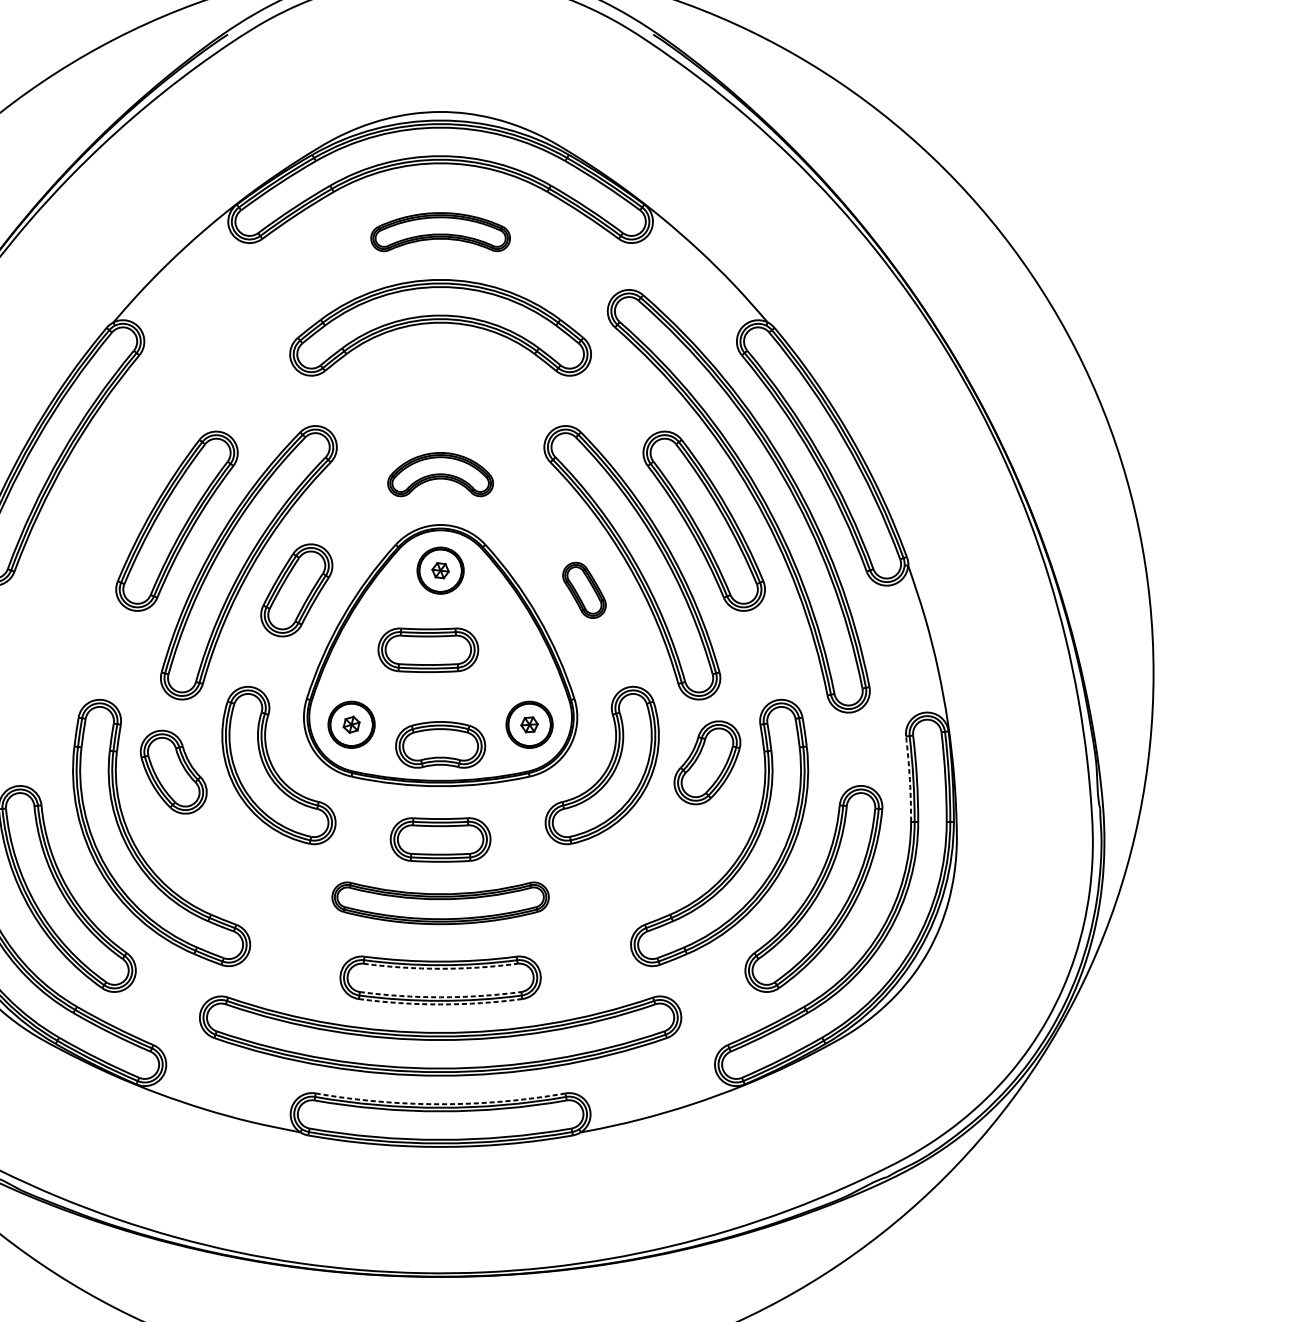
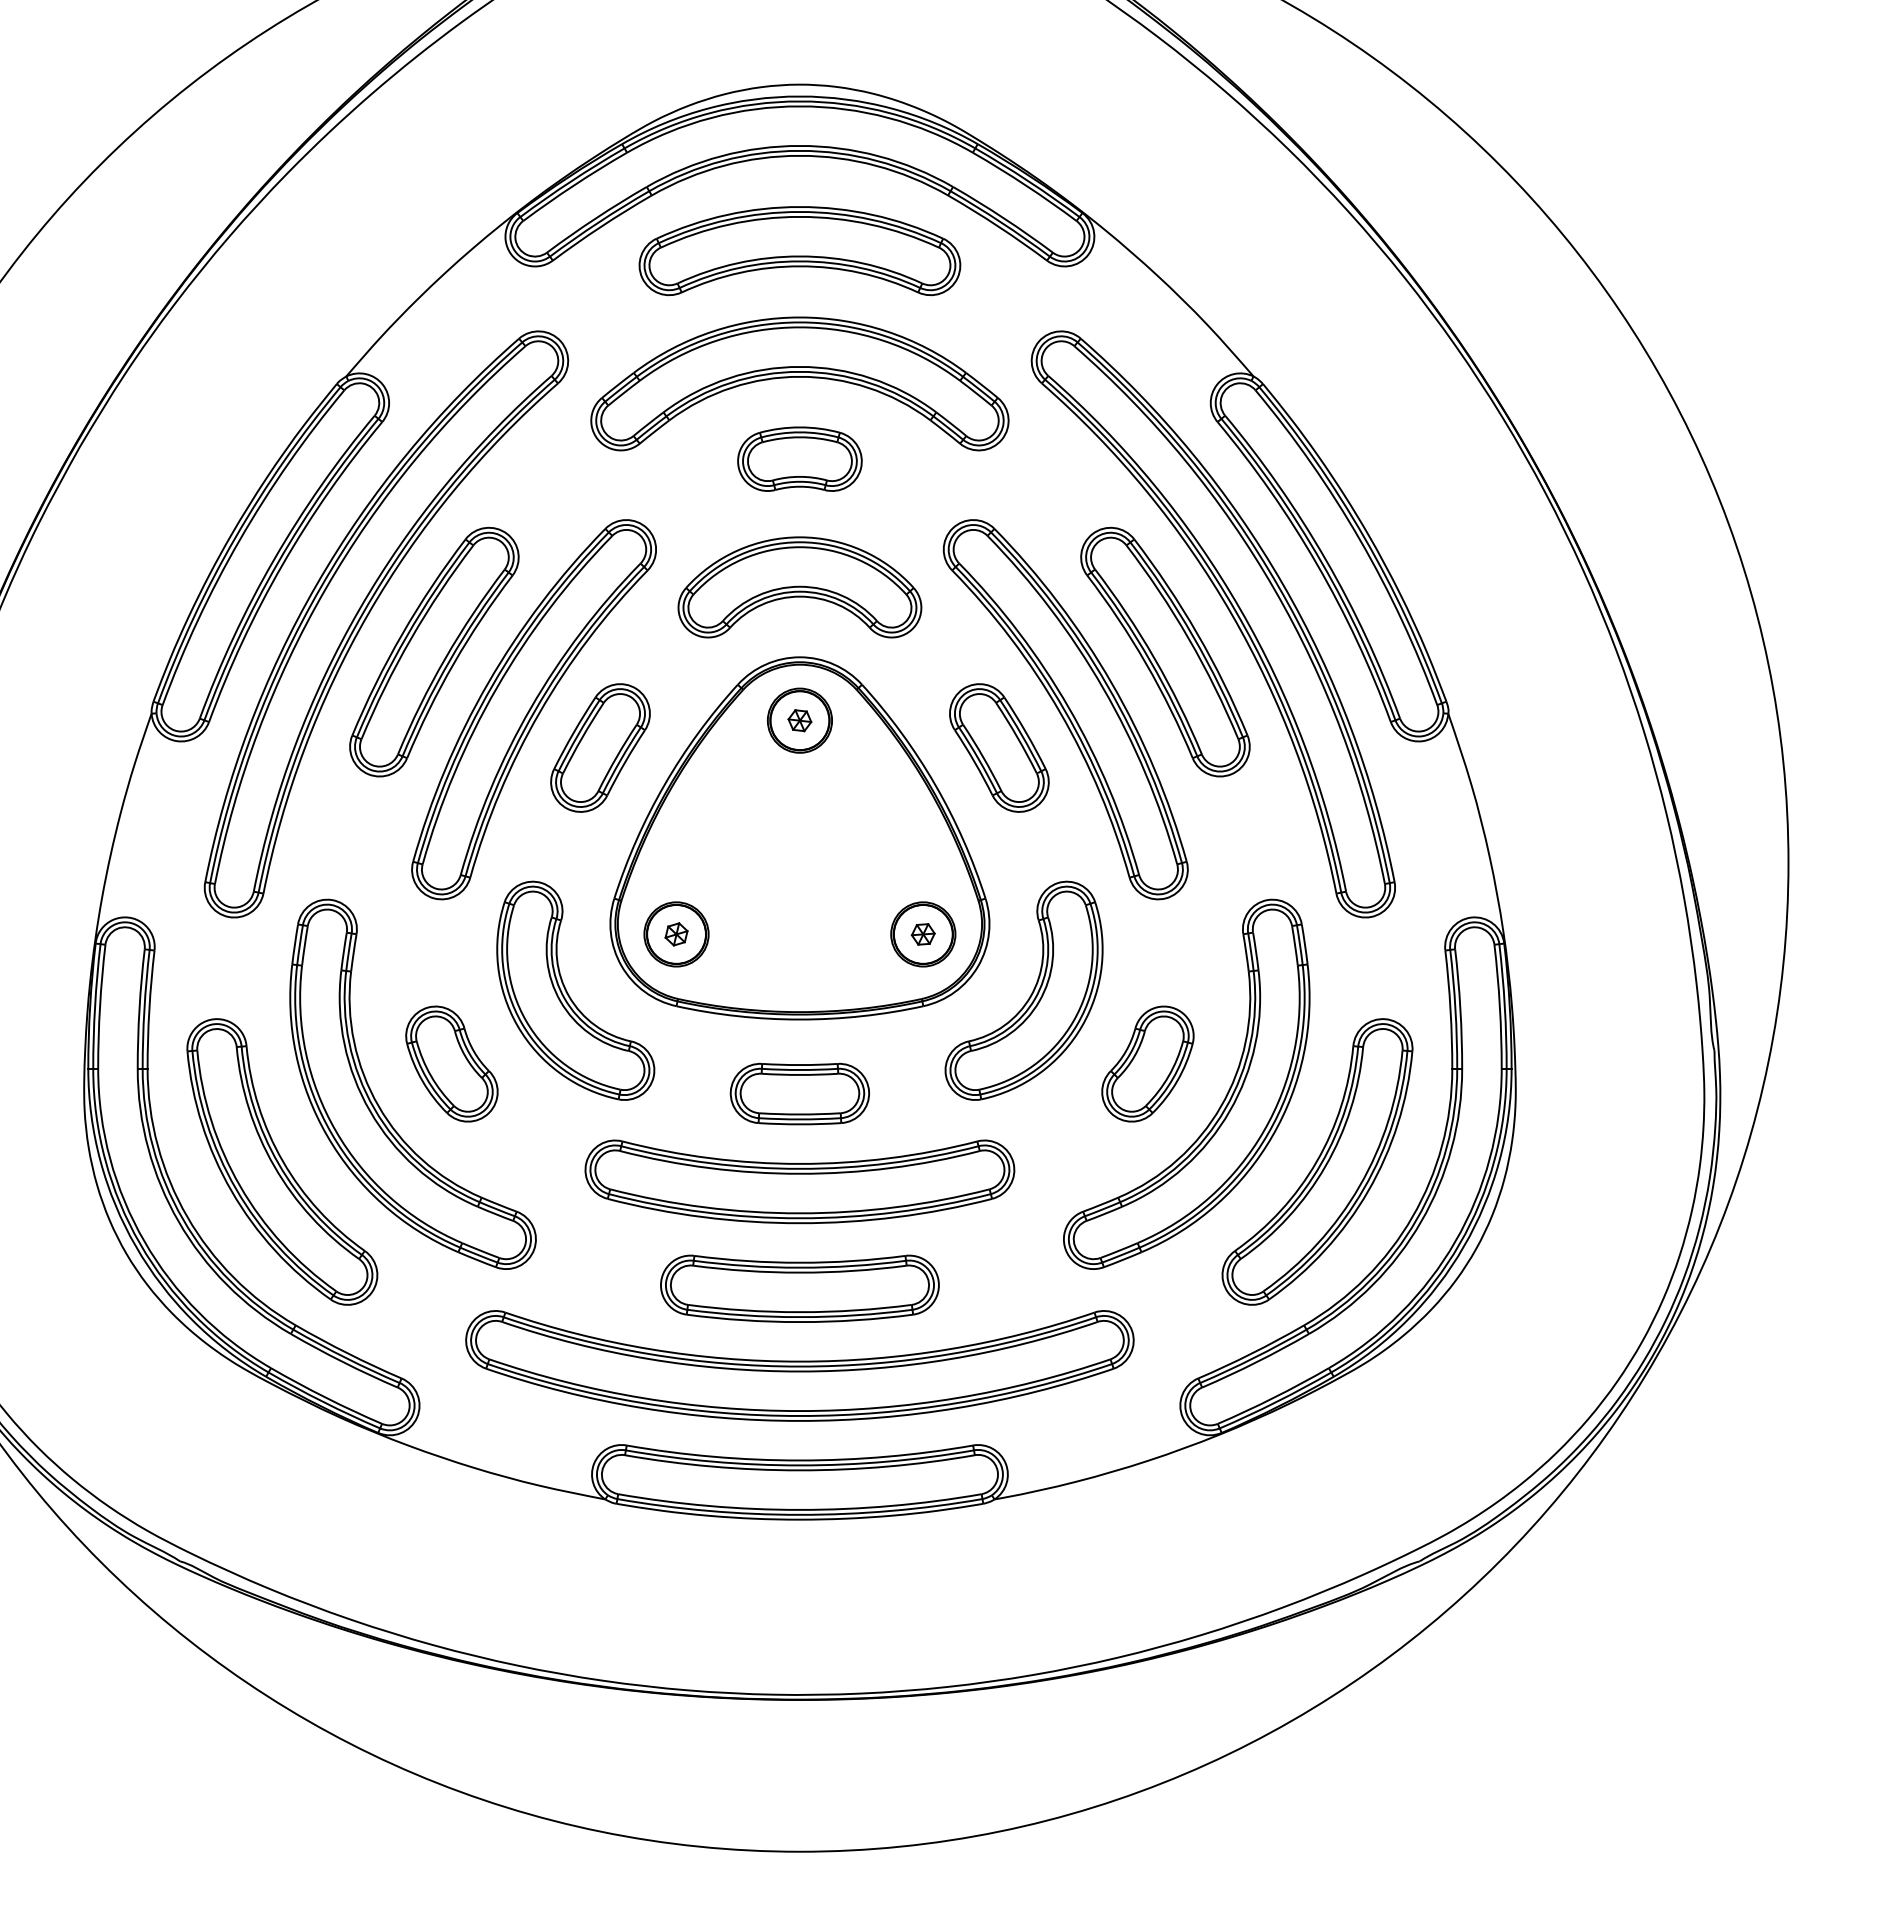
part: (440, 232) -> (799, 251), size x1.67
part: (440, 474) -> (799, 587), size x1.67
part: (130, 494) -> (369, 614), added
part: (584, 590) -> (999, 747), size x1.67
part: (428, 649) -> (782, 830), removed
part: (440, 744) -> (799, 458), moved
part: (707, 762) -> (1147, 1063), moved
part: (173, 771) -> (451, 1063), moved
arc: (909, 778) -> (1450, 1009), dashed -> solid
part: (440, 903) -> (799, 1181), size x1.43
arc: (440, 968) -> (799, 1272), dashed -> solid
arc: (440, 997) -> (799, 1312), dashed -> solid
arc: (440, 1004) -> (799, 1322), dashed -> solid
arc: (440, 1104) -> (799, 1460), dashed -> solid

